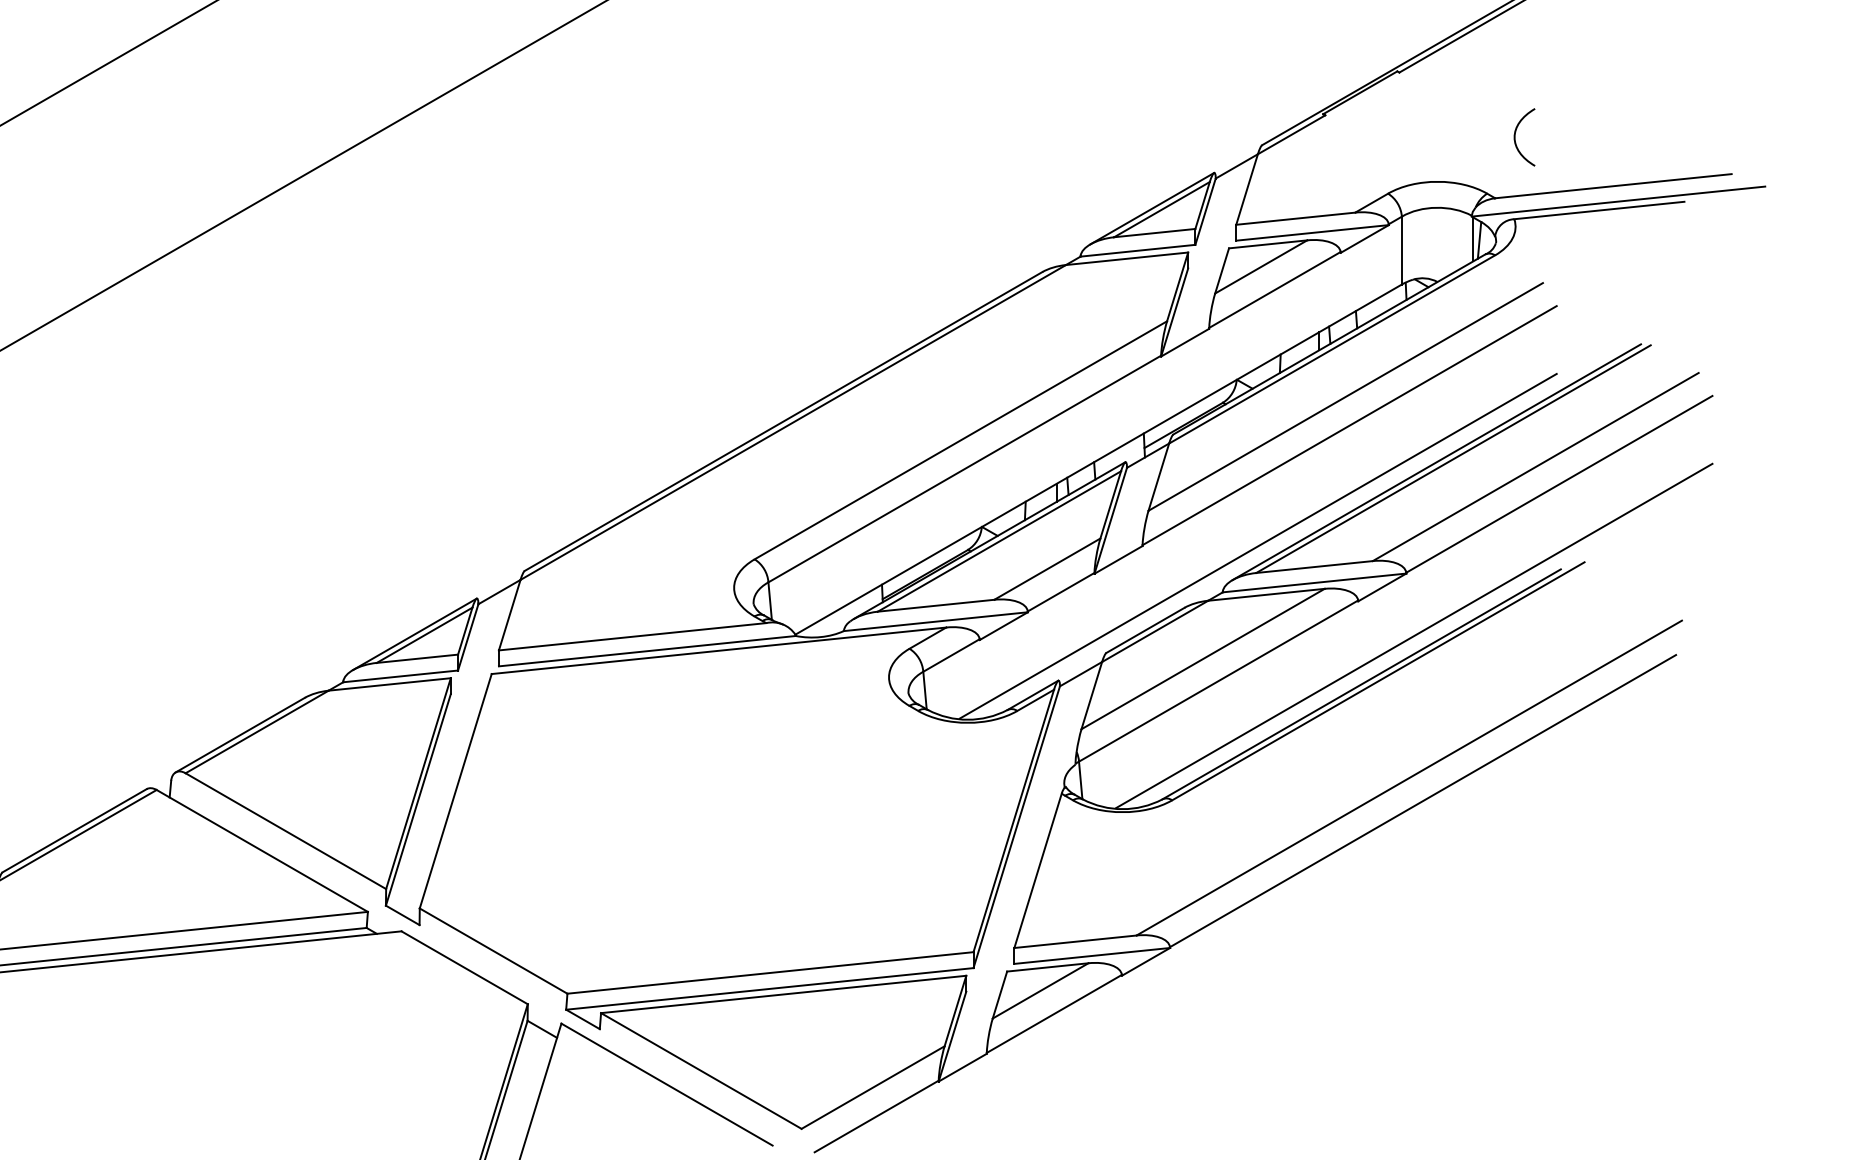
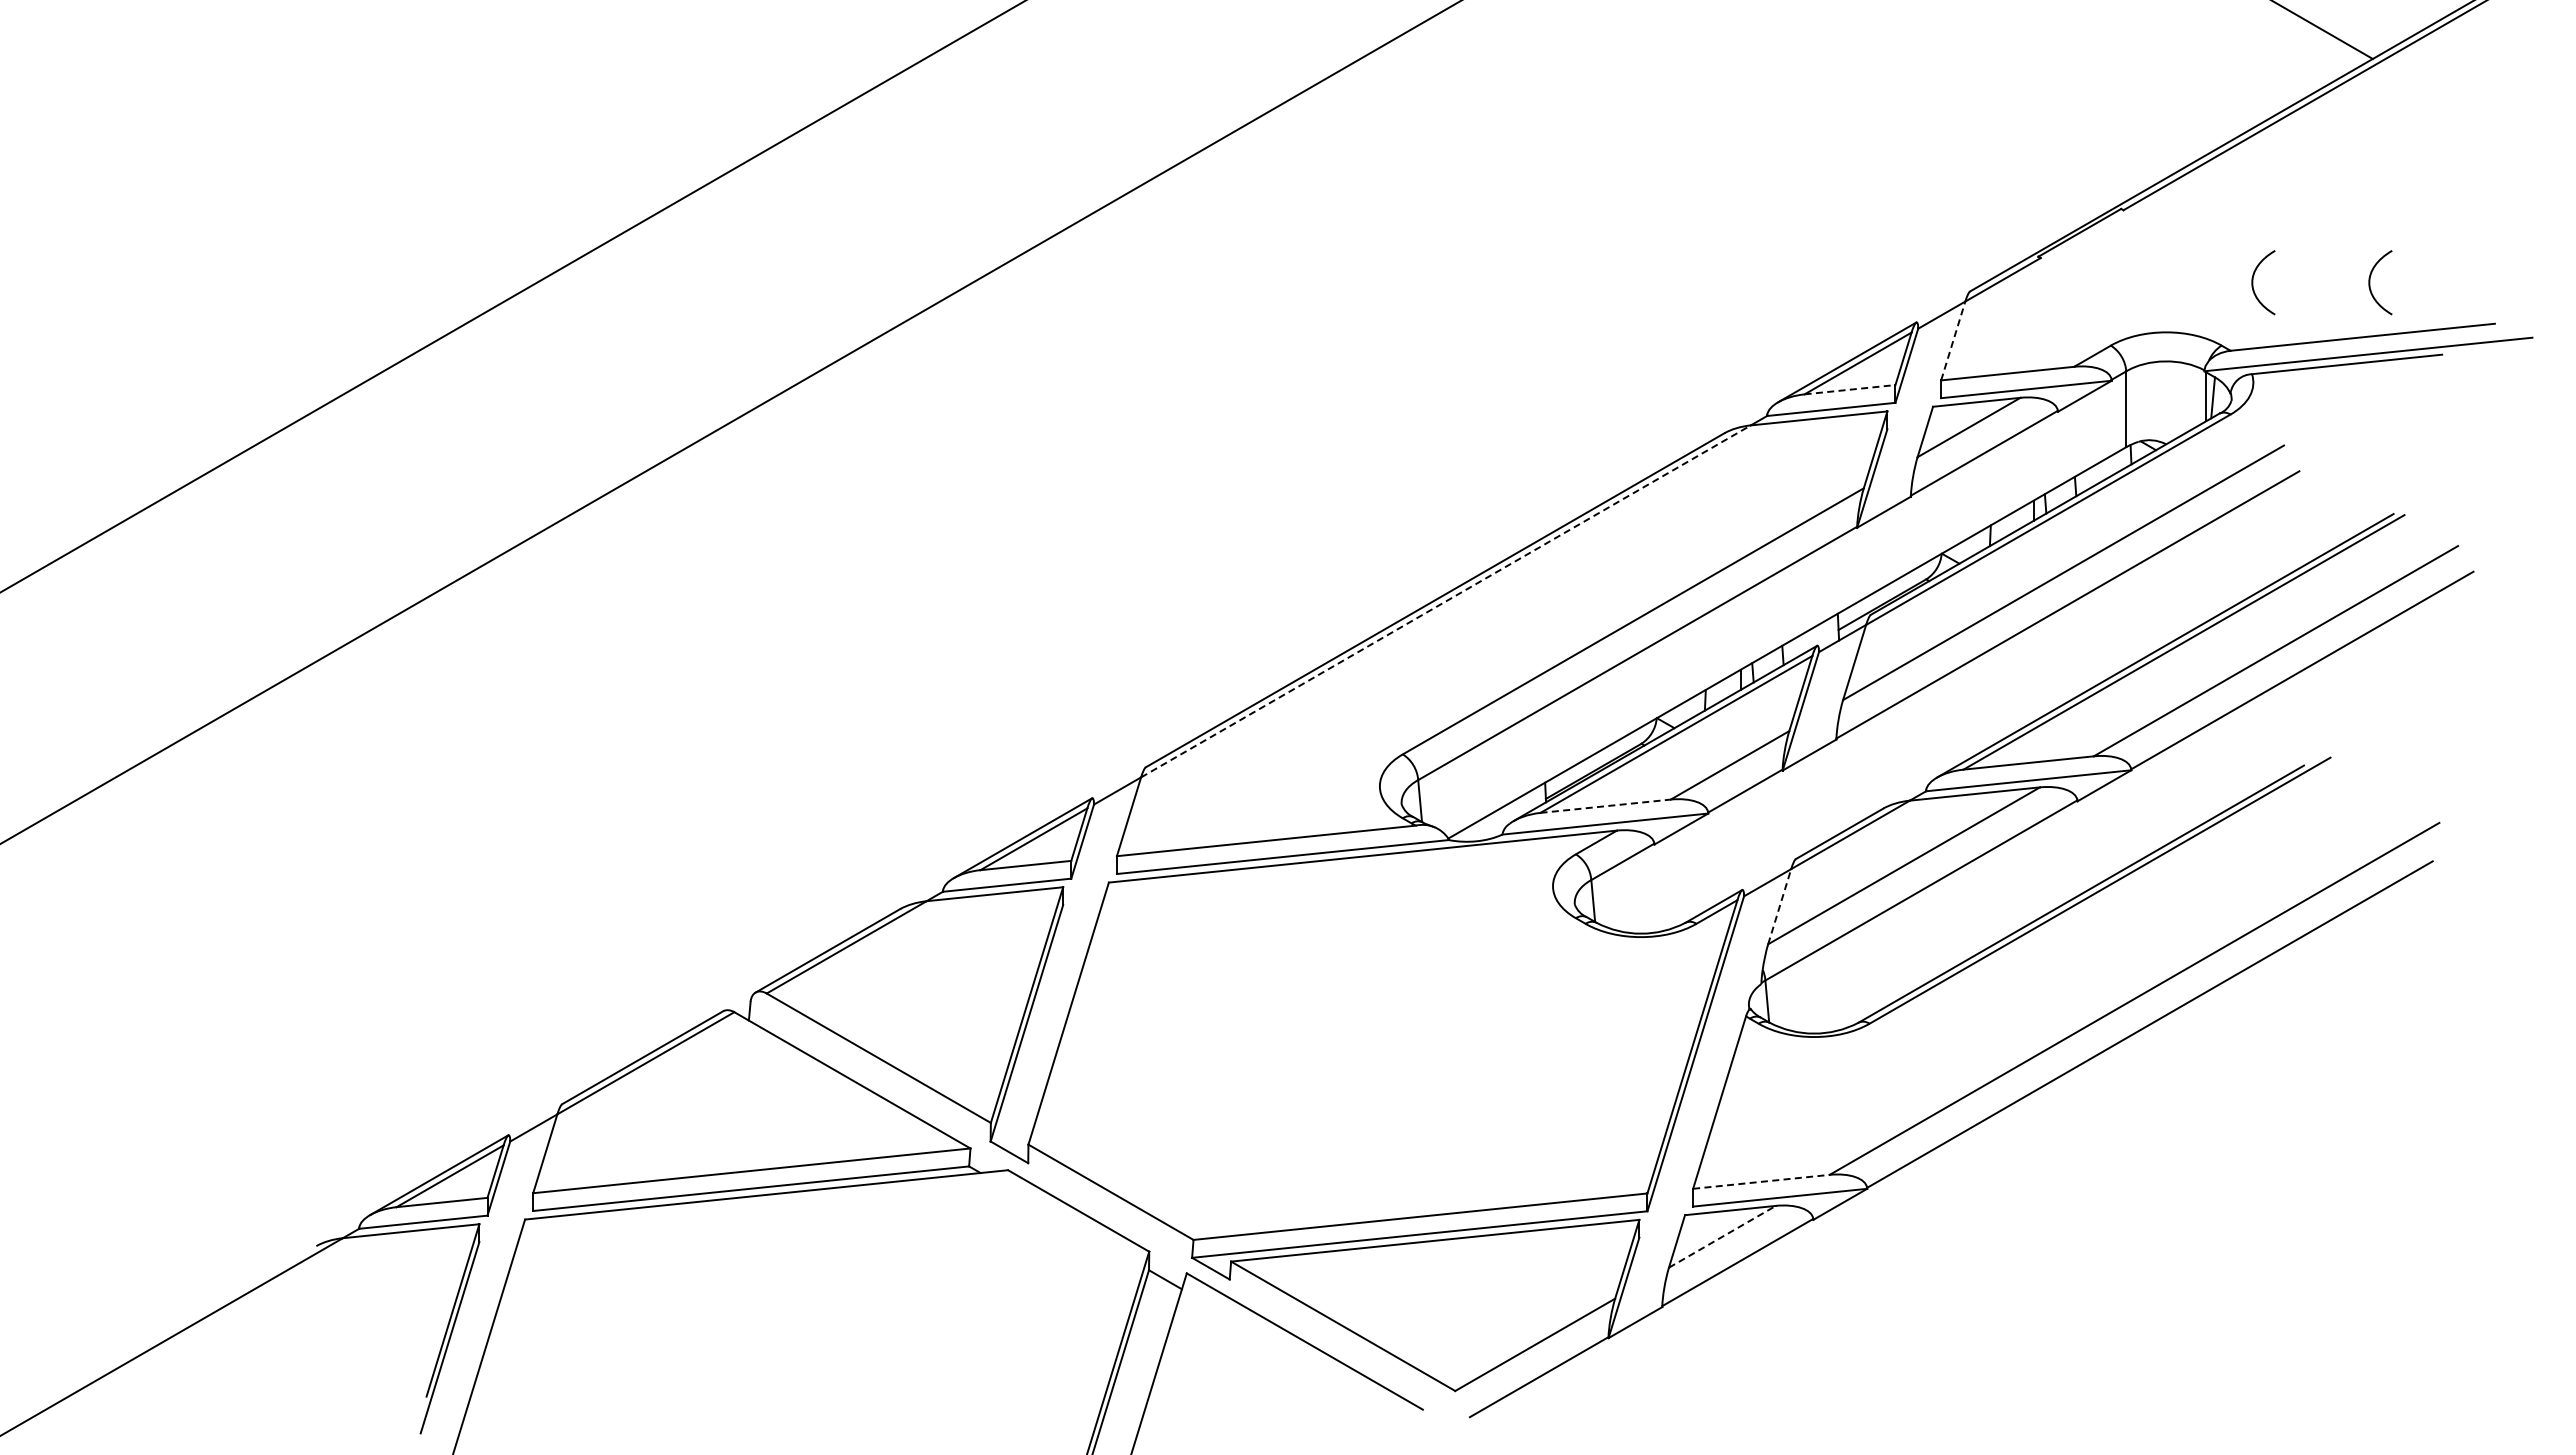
curve: (1620, 137) -> (2370, 282), added
line: (1247, 189) -> (1953, 340), solid -> dashed
line: (1155, 232) -> (1850, 389), solid -> dashed
line: (793, 422) -> (1446, 601), solid -> dashed
line: (1258, 546) -> (1965, 739), removed
line: (936, 605) -> (1606, 806), solid -> dashed
line: (1413, 635) -> (2139, 839), removed
line: (1091, 695) -> (1779, 906), solid -> dashed
line: (1075, 941) -> (1761, 1181), solid -> dashed
line: (1040, 990) -> (1722, 1236), solid -> dashed

